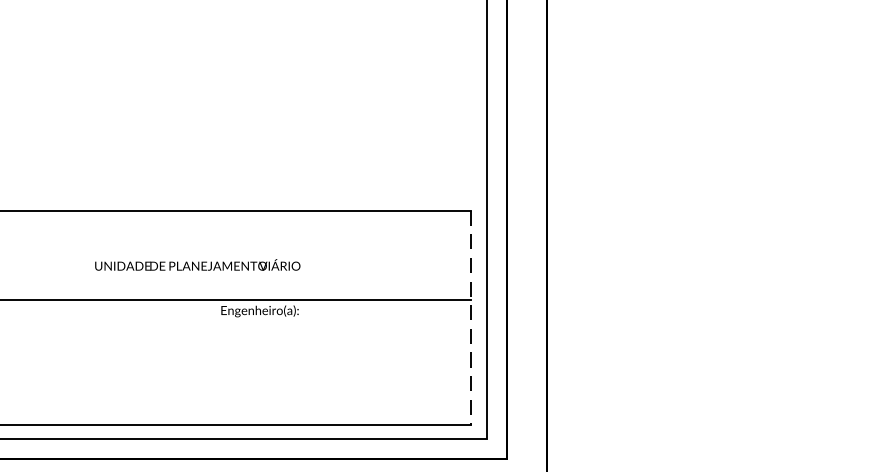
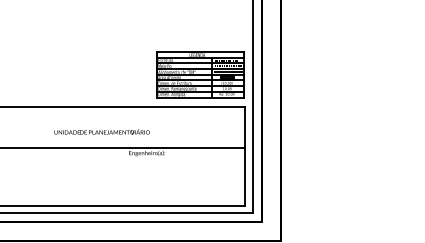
part: (374, 141) -> (200, 74), added
text: (196, 264) -> (101, 131), moved
line: (471, 317) -> (245, 156), dashed -> solid

